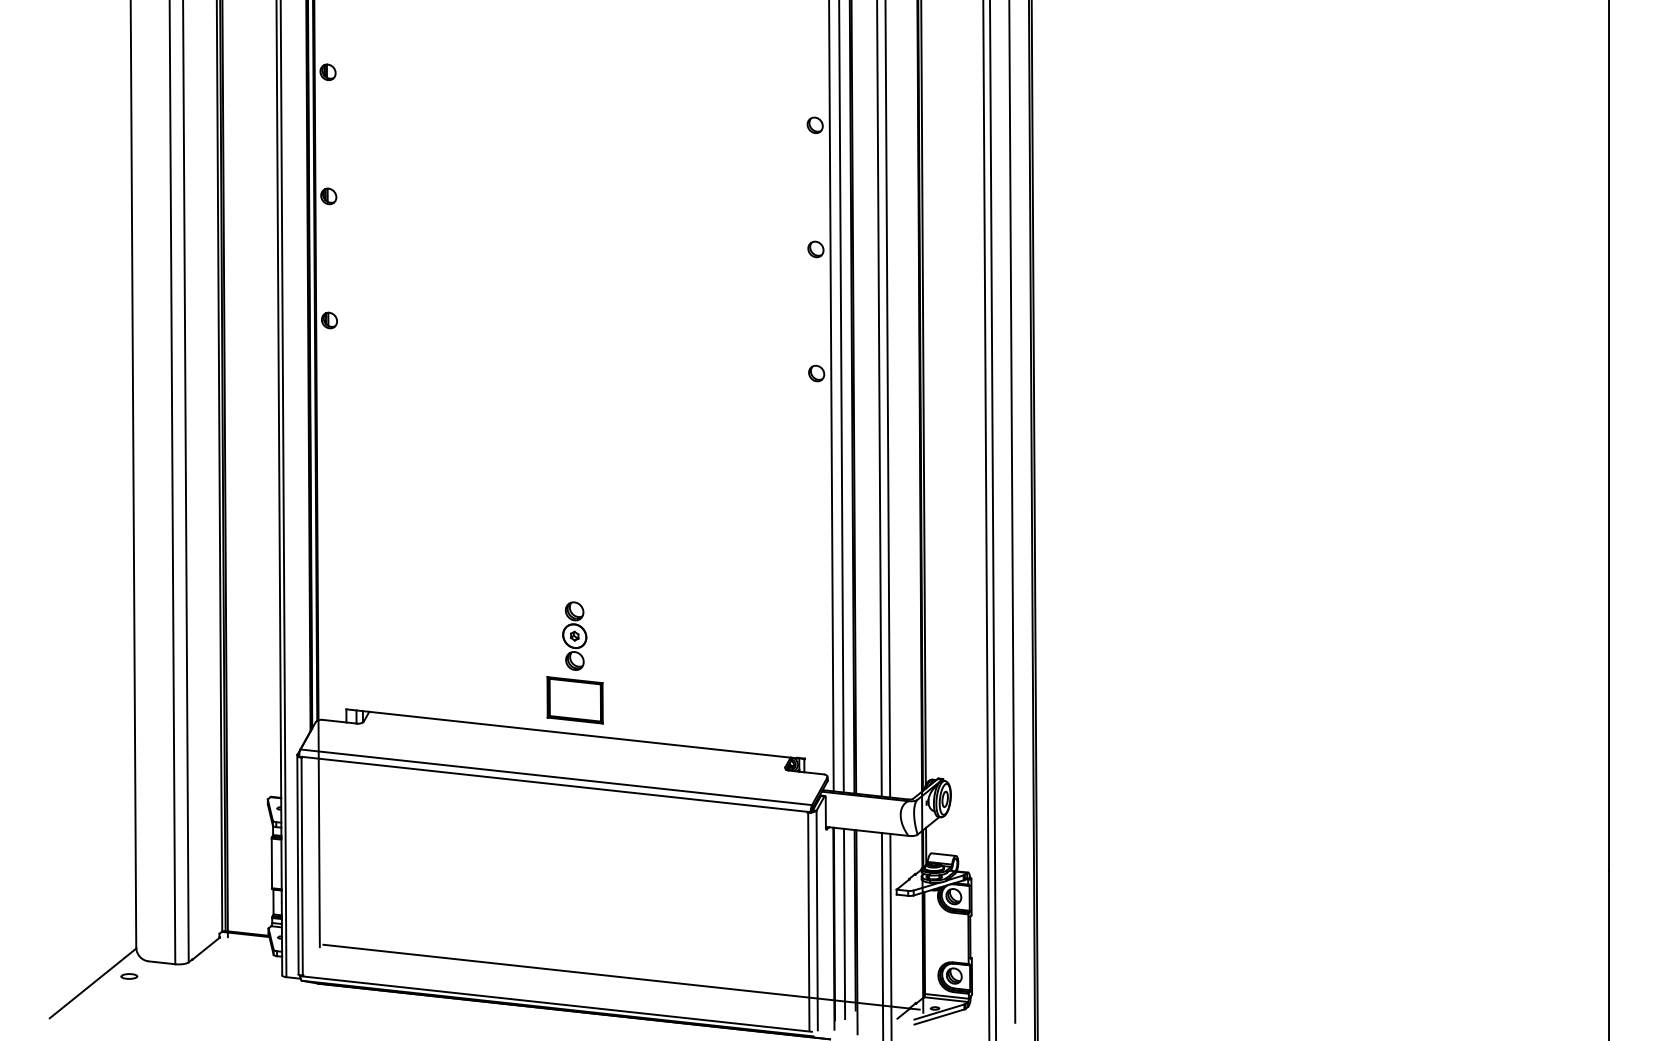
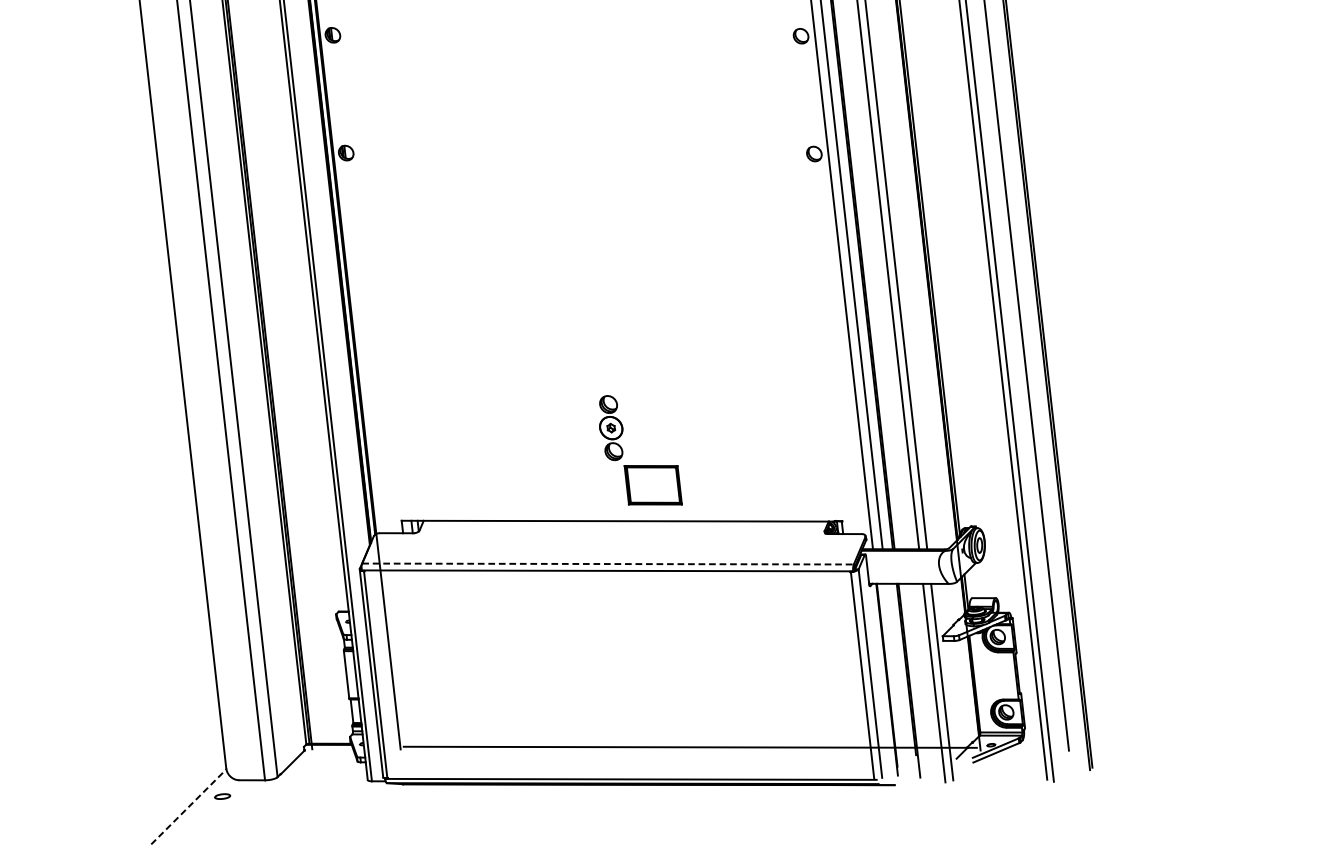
part: (574, 700) -> (652, 485), moved
line: (556, 777) -> (608, 564), solid -> dashed
line: (844, 923) -> (896, 673), removed
line: (93, 983) -> (189, 806), solid -> dashed

